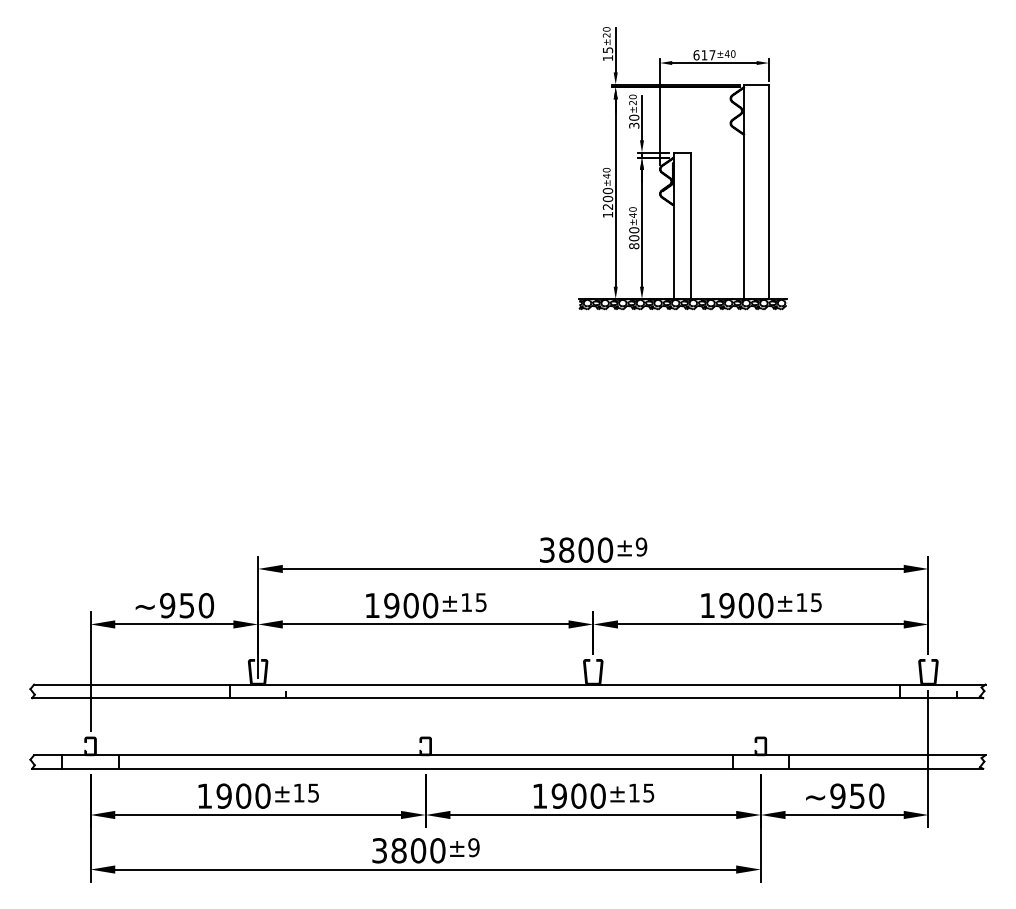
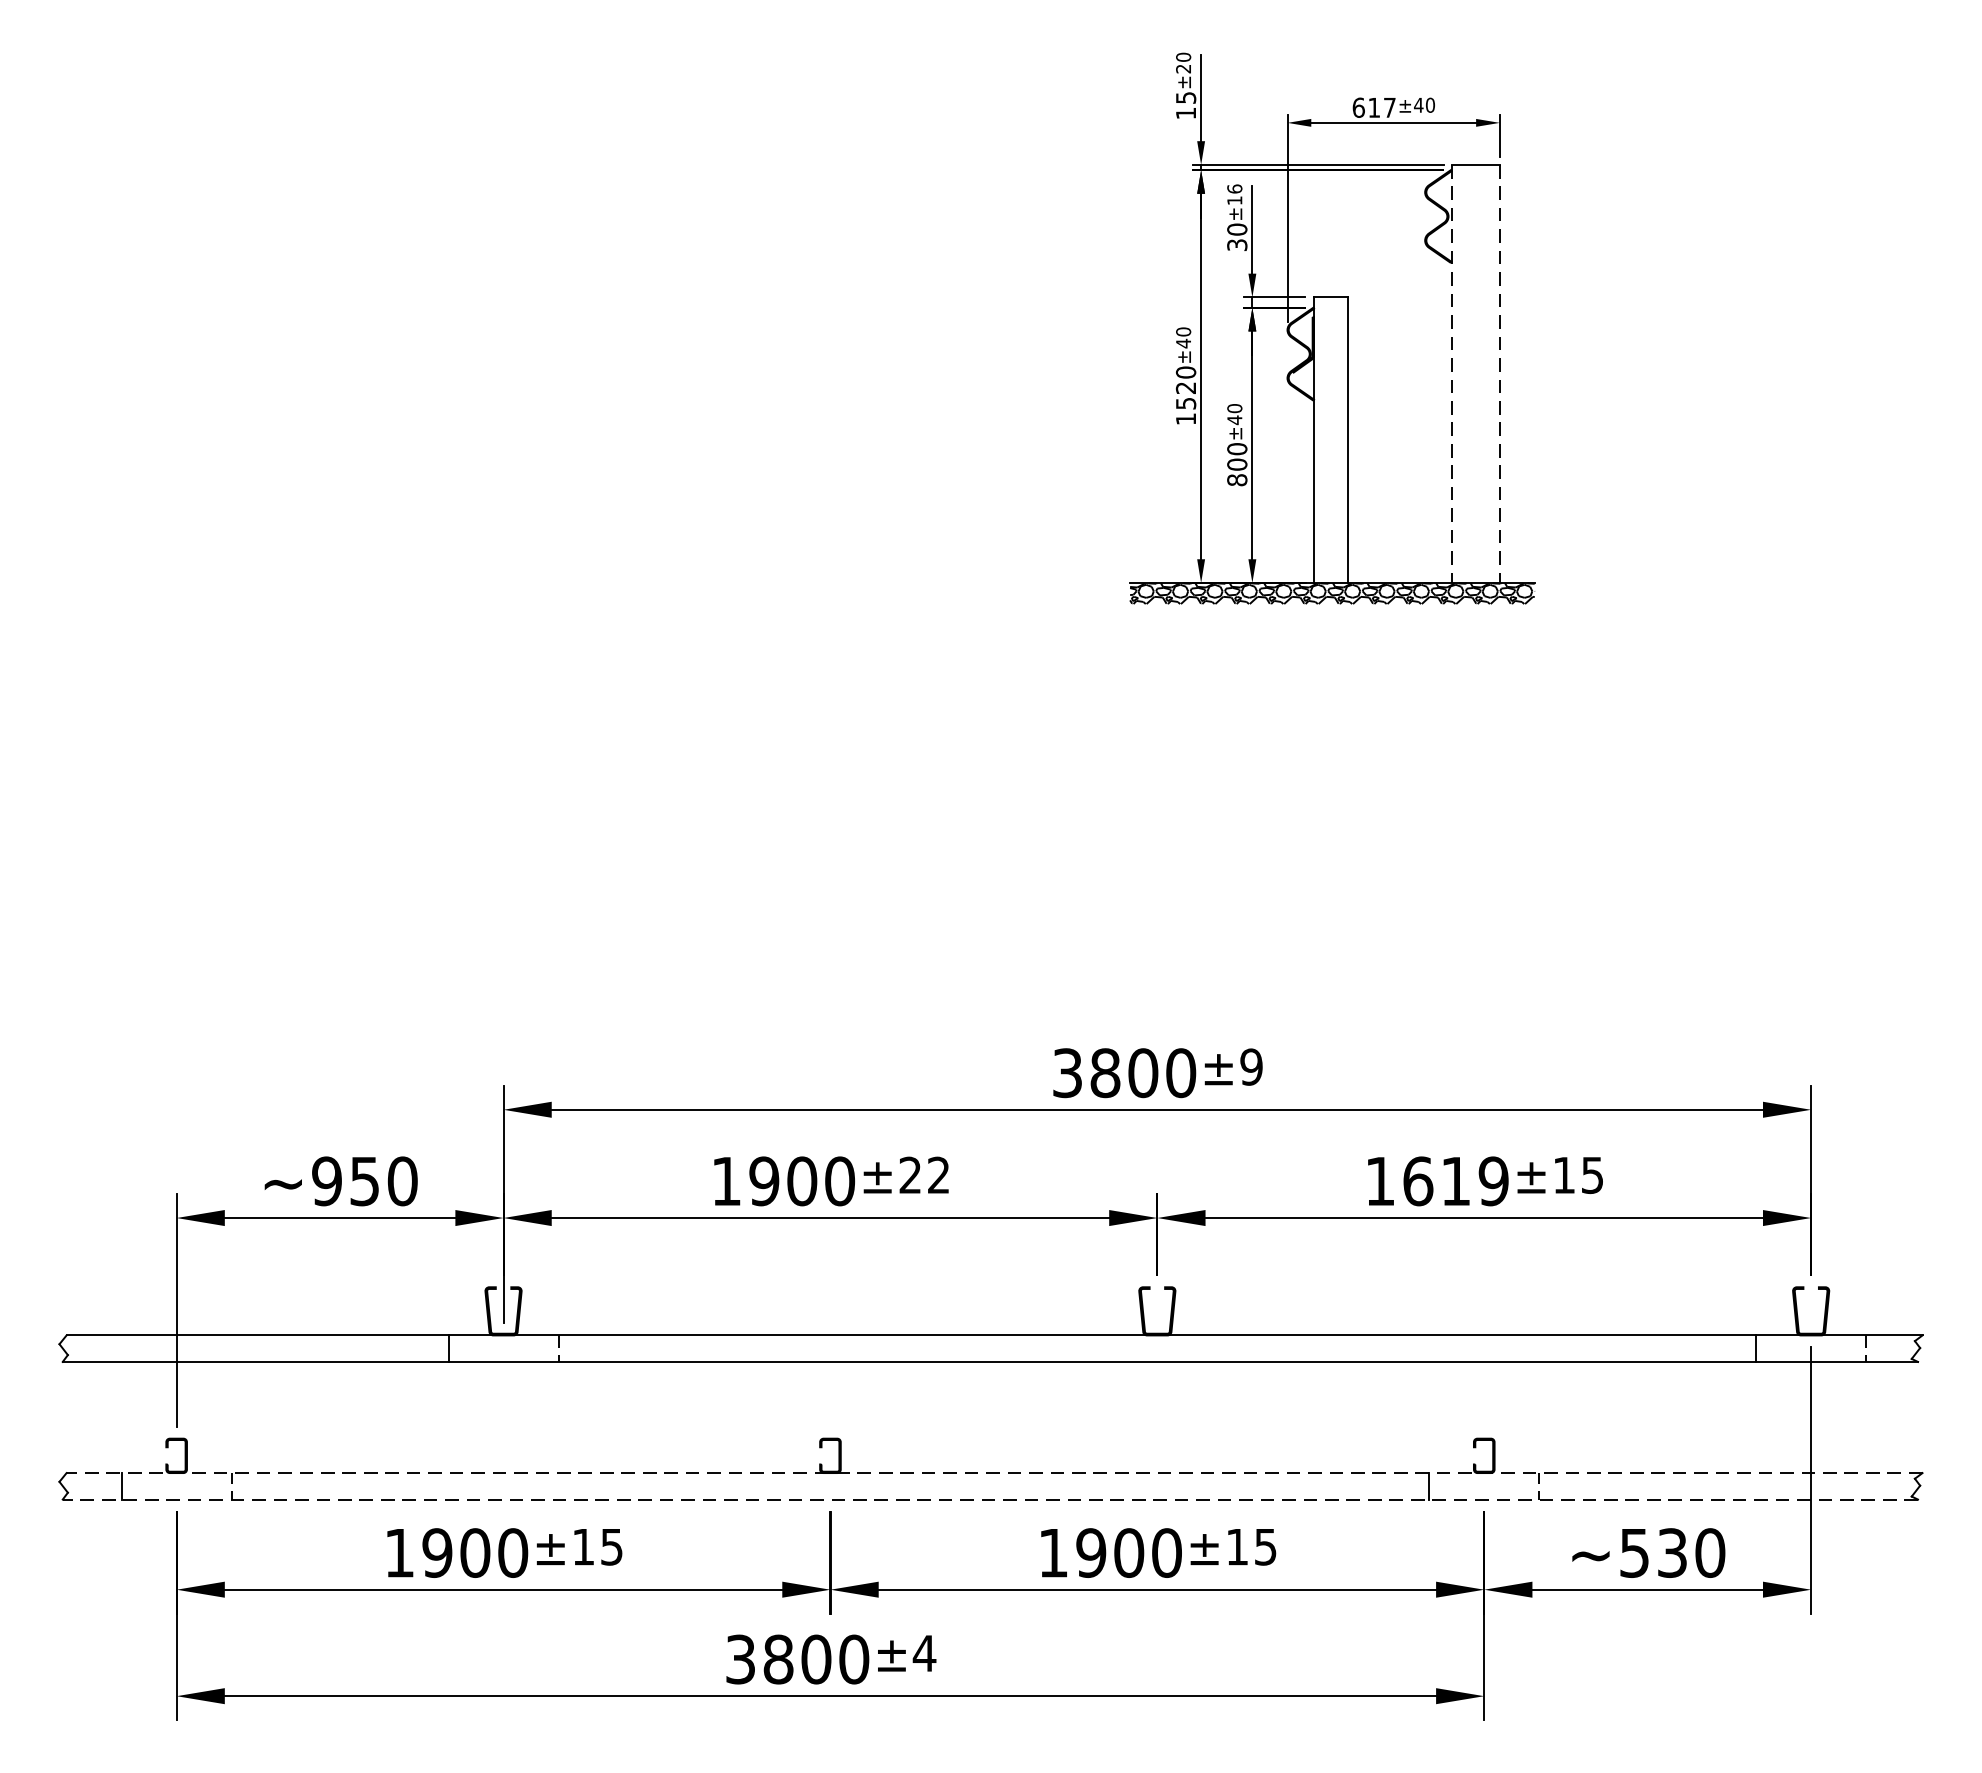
text: (632, 99) -> (1233, 194), ±20 -> ±16
line: (744, 192) -> (1452, 375), solid -> dashed
line: (768, 192) -> (1499, 375), solid -> dashed
text: (607, 202) -> (1185, 394), 1200 -> 1520
text: (473, 602) -> (923, 1175), ±15 -> ±22
text: (746, 605) -> (1456, 1181), 1900 -> 1619
line: (509, 755) -> (993, 1473), solid -> dashed
line: (507, 768) -> (990, 1499), solid -> dashed
text: (847, 795) -> (1653, 1551), ~950 -> ~530
text: (473, 847) -> (923, 1653), ±9 -> ±4

